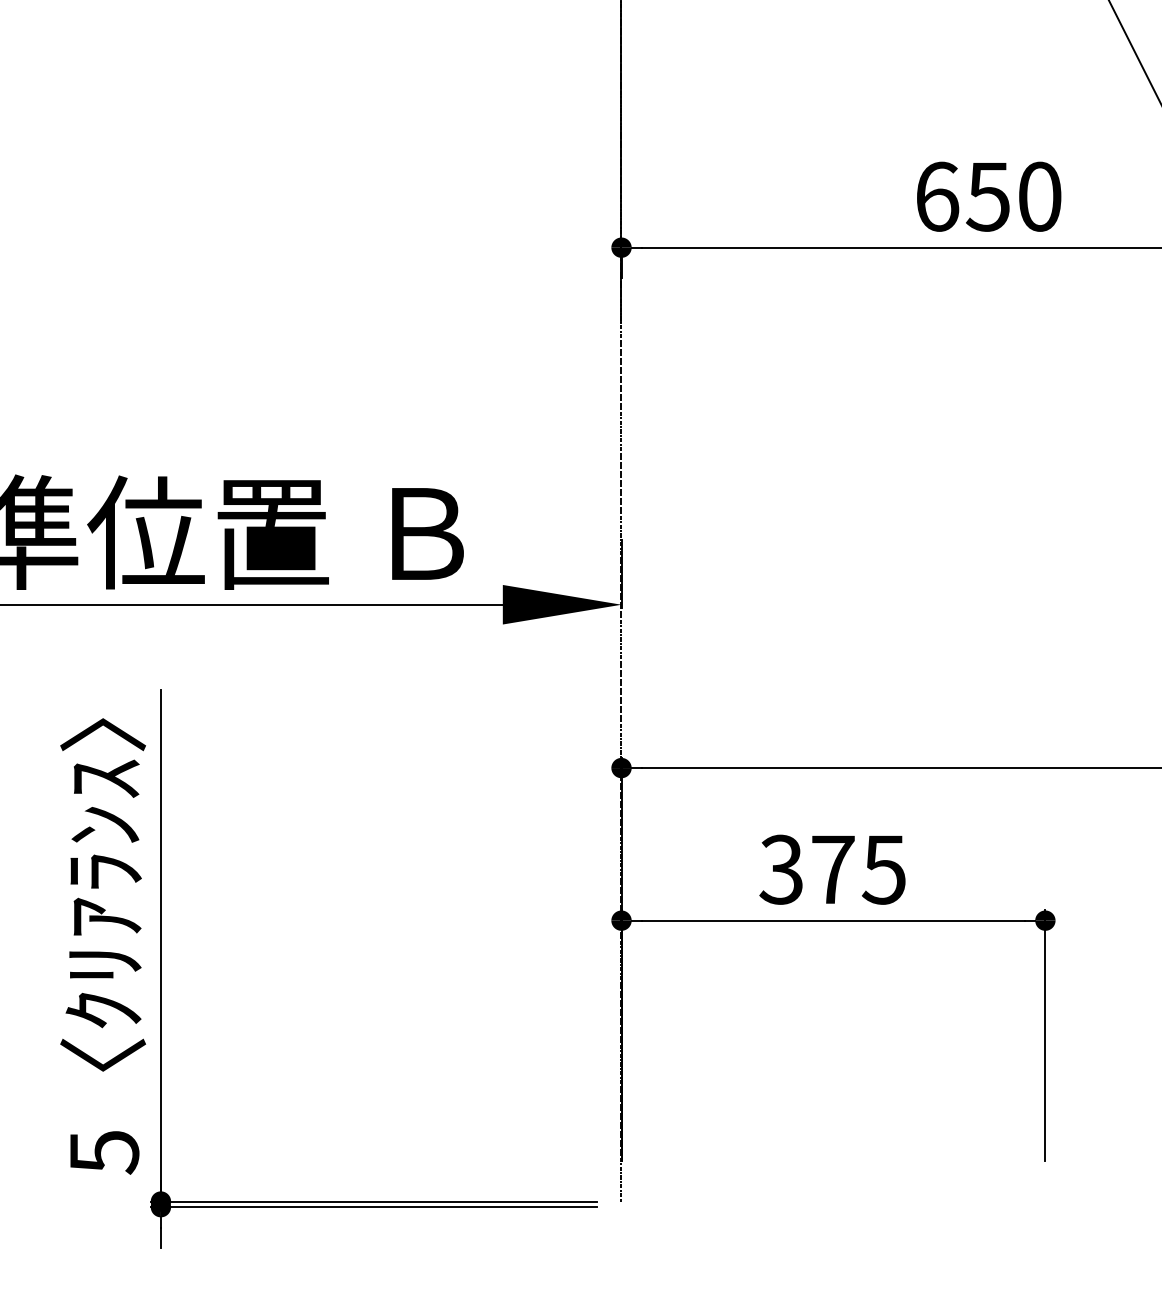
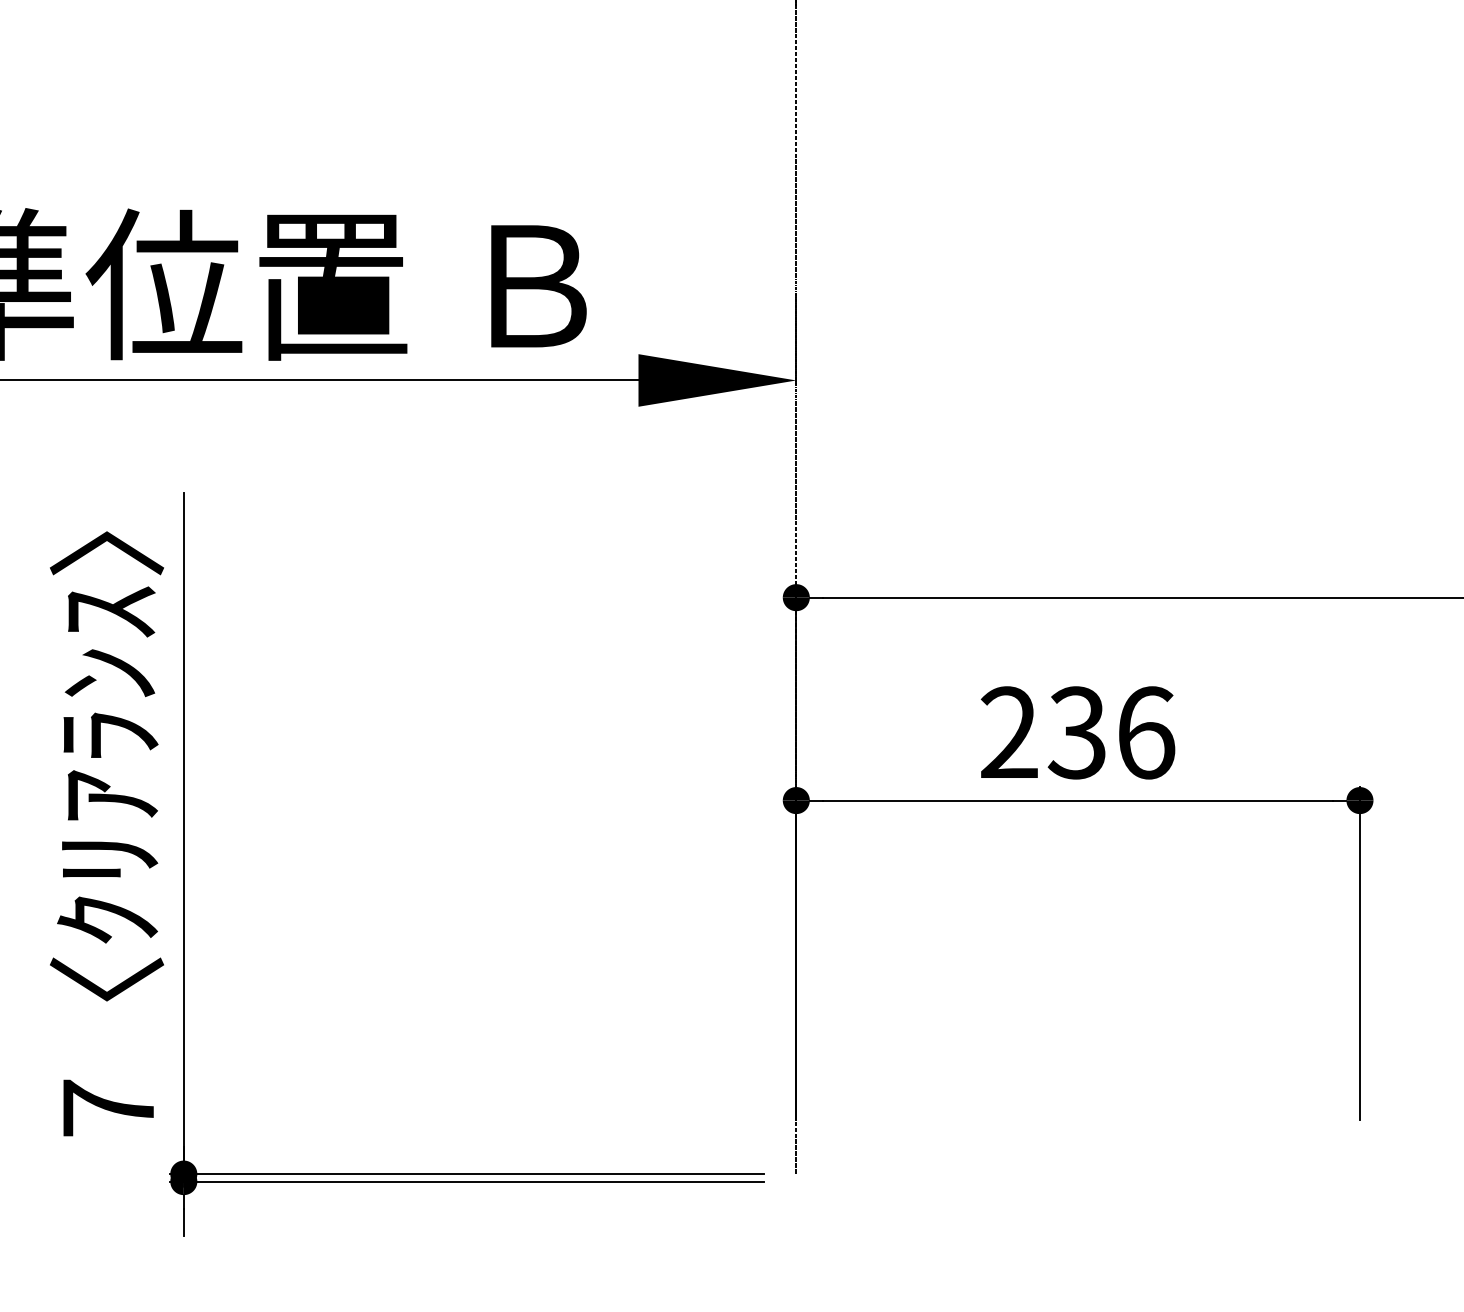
text: (832, 869) -> (1076, 732), 375 -> 236
text: (104, 1152) -> (108, 1108), 5 -> 7

